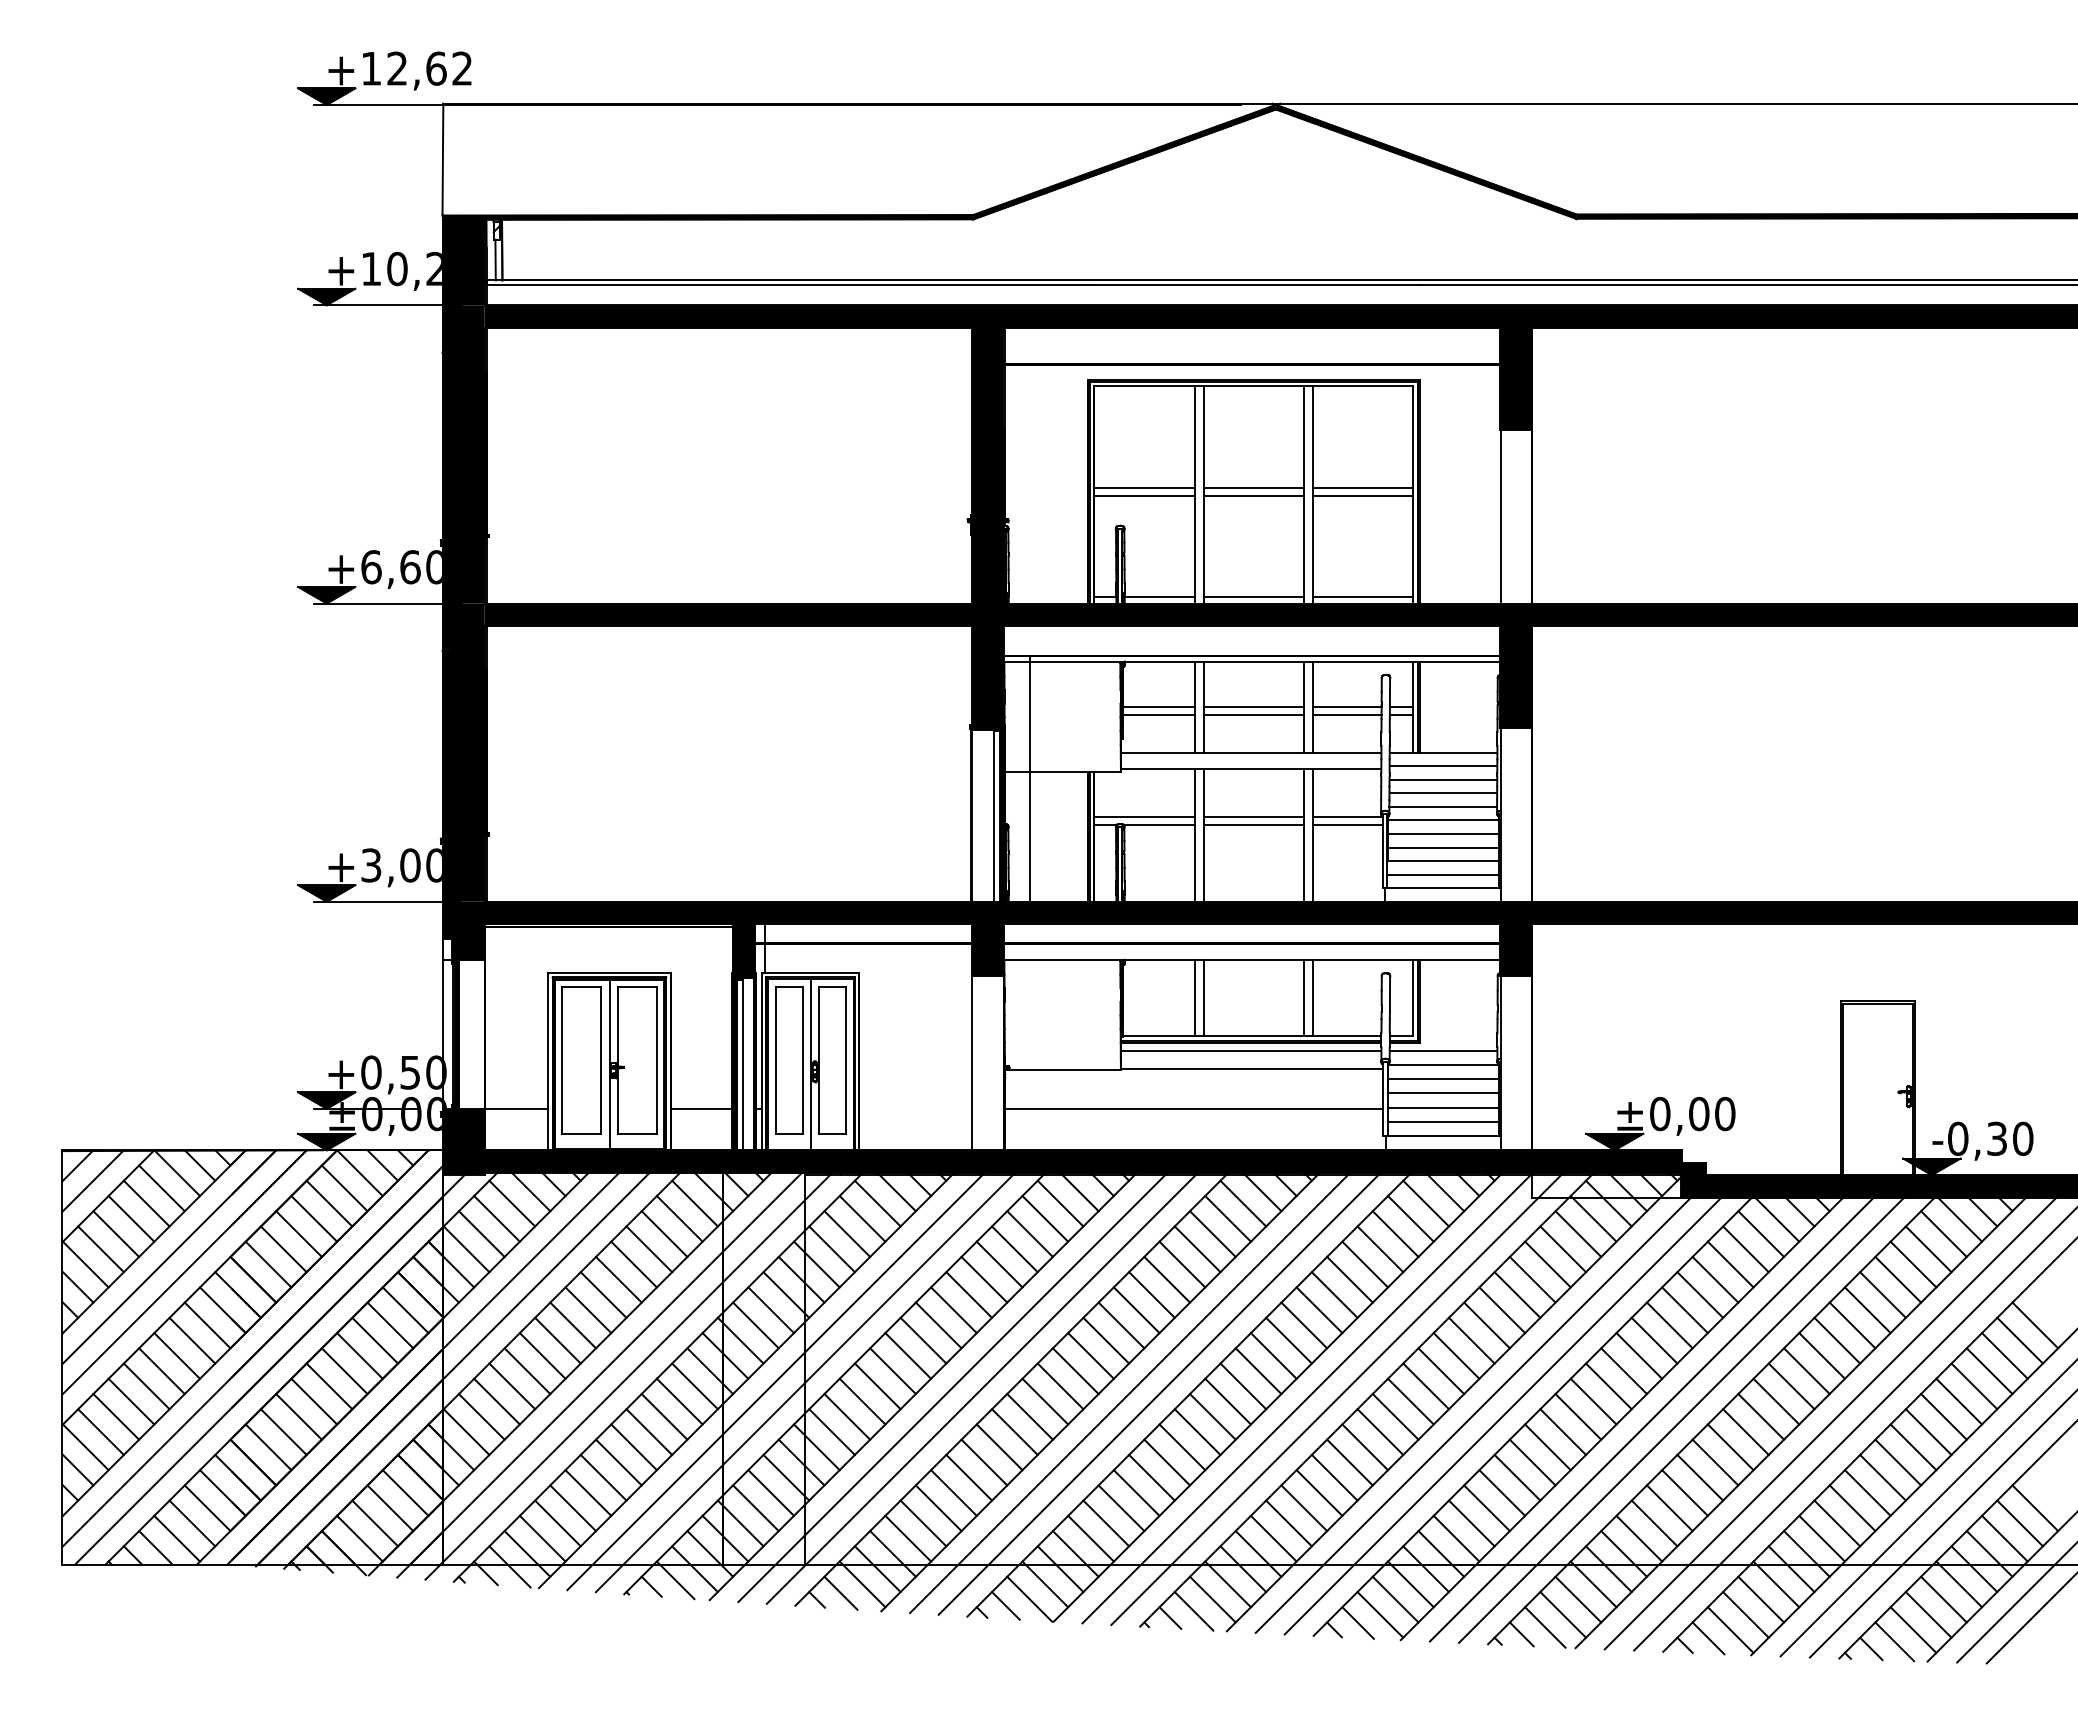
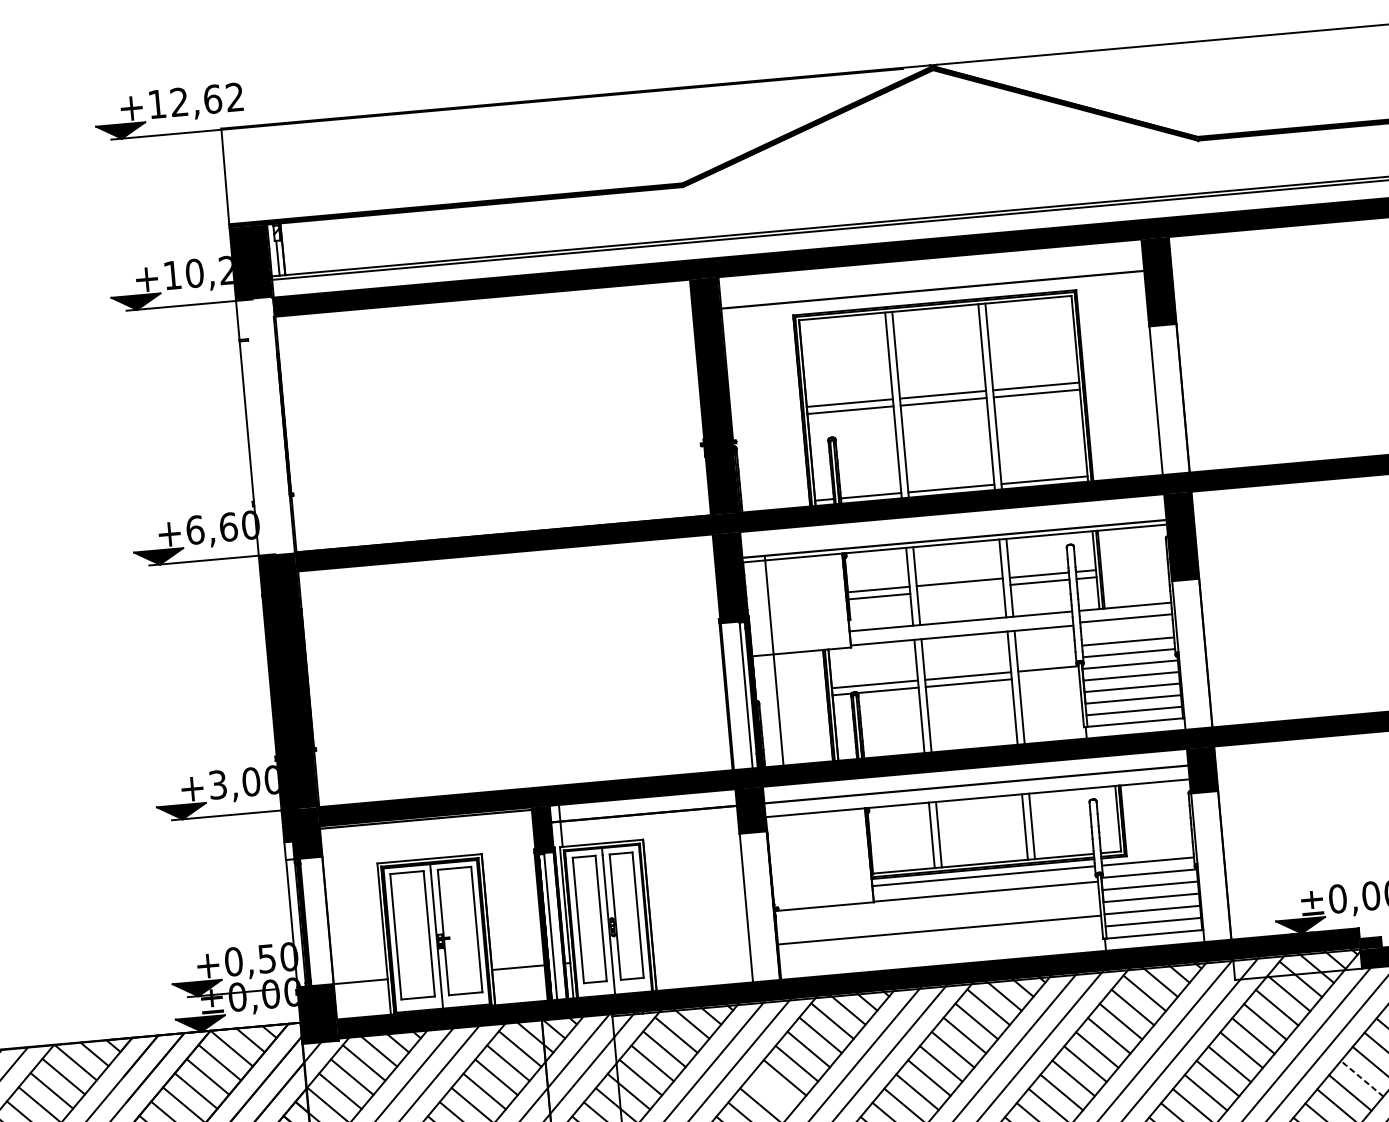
fill: (463, 454) -> (265, 426), removed
line: (1253, 715) -> (960, 589), removed
line: (1443, 779) -> (1127, 629), removed
line: (1347, 825) -> (1048, 676), removed
line: (984, 1279) -> (773, 1091), removed
line: (1669, 1325) -> (1361, 1078), solid -> dashed

